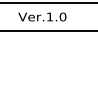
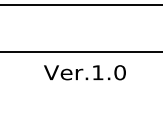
text: (42, 16) -> (85, 71), moved

